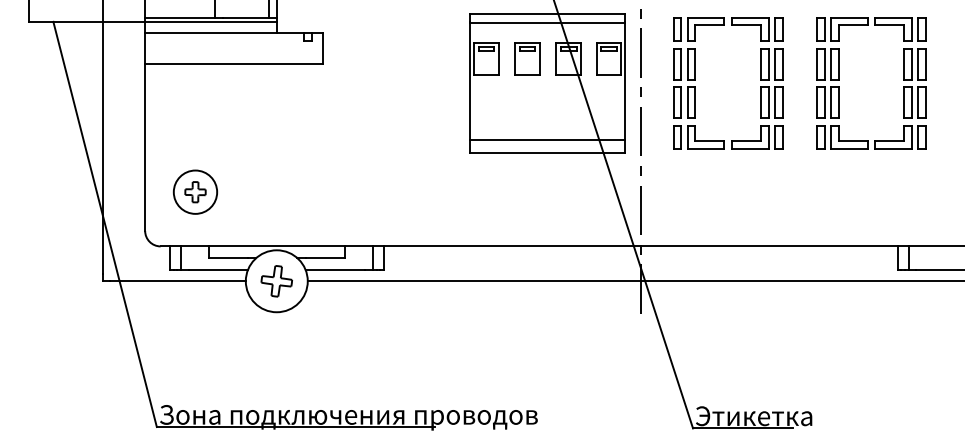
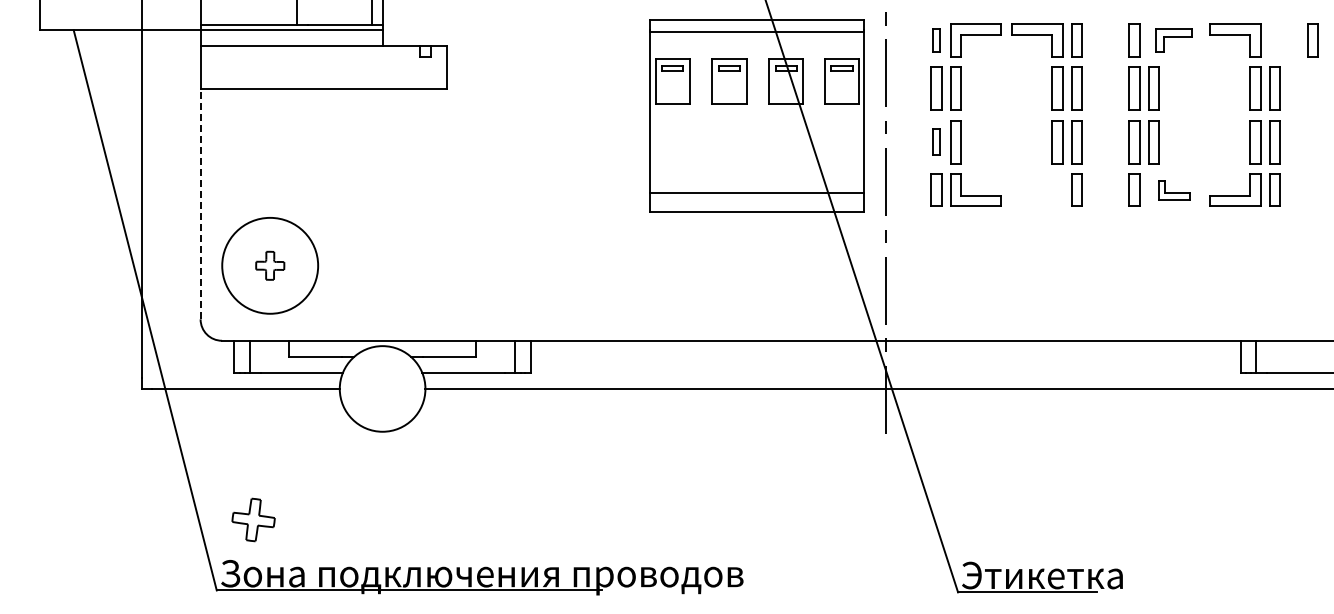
part: (677, 29) -> (936, 40), size x0.7
part: (849, 29) -> (1174, 40), size x0.7
part: (921, 29) -> (1312, 40), moved
part: (677, 103) -> (936, 142), size x0.6
part: (750, 137) -> (1037, 189), removed
part: (849, 137) -> (1174, 189), size x0.6
line: (145, 147) -> (200, 203), solid -> dashed
circle: (195, 191) -> (270, 265), size x1.6
part: (276, 280) -> (253, 519), moved

